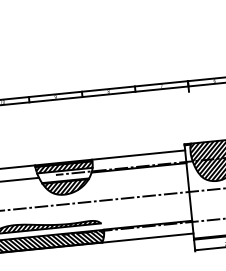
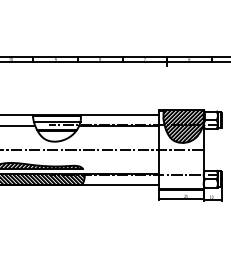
hatch: (63, 166) -> (56, 118), removed
hatch: (64, 187) -> (55, 135), removed

